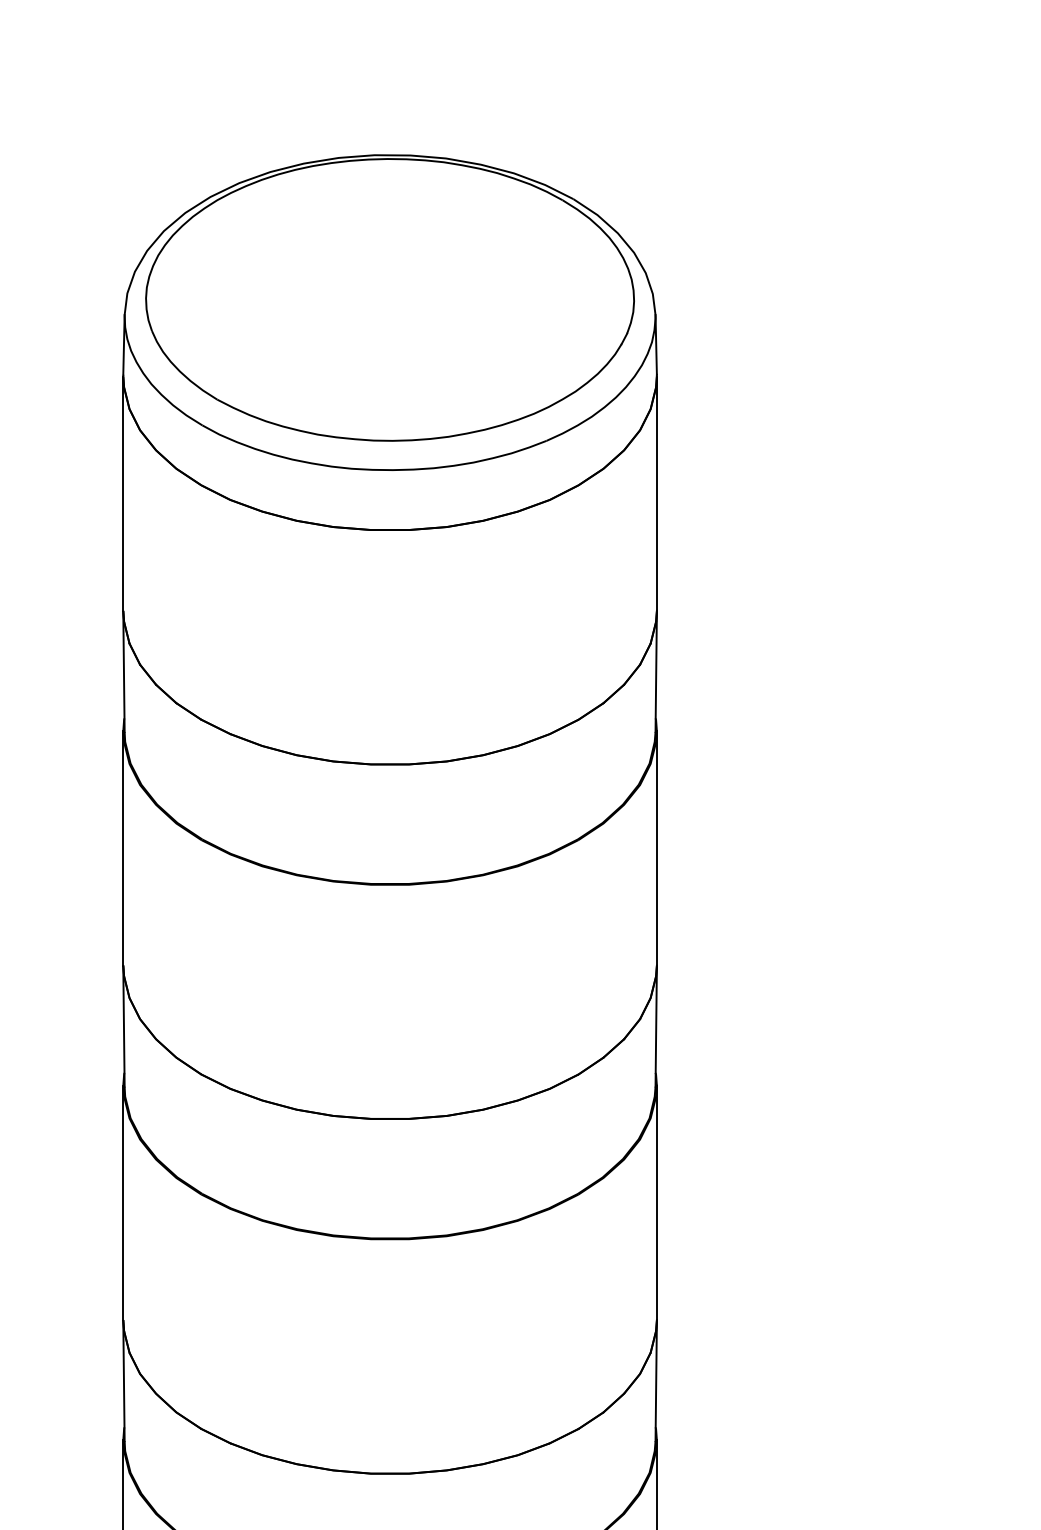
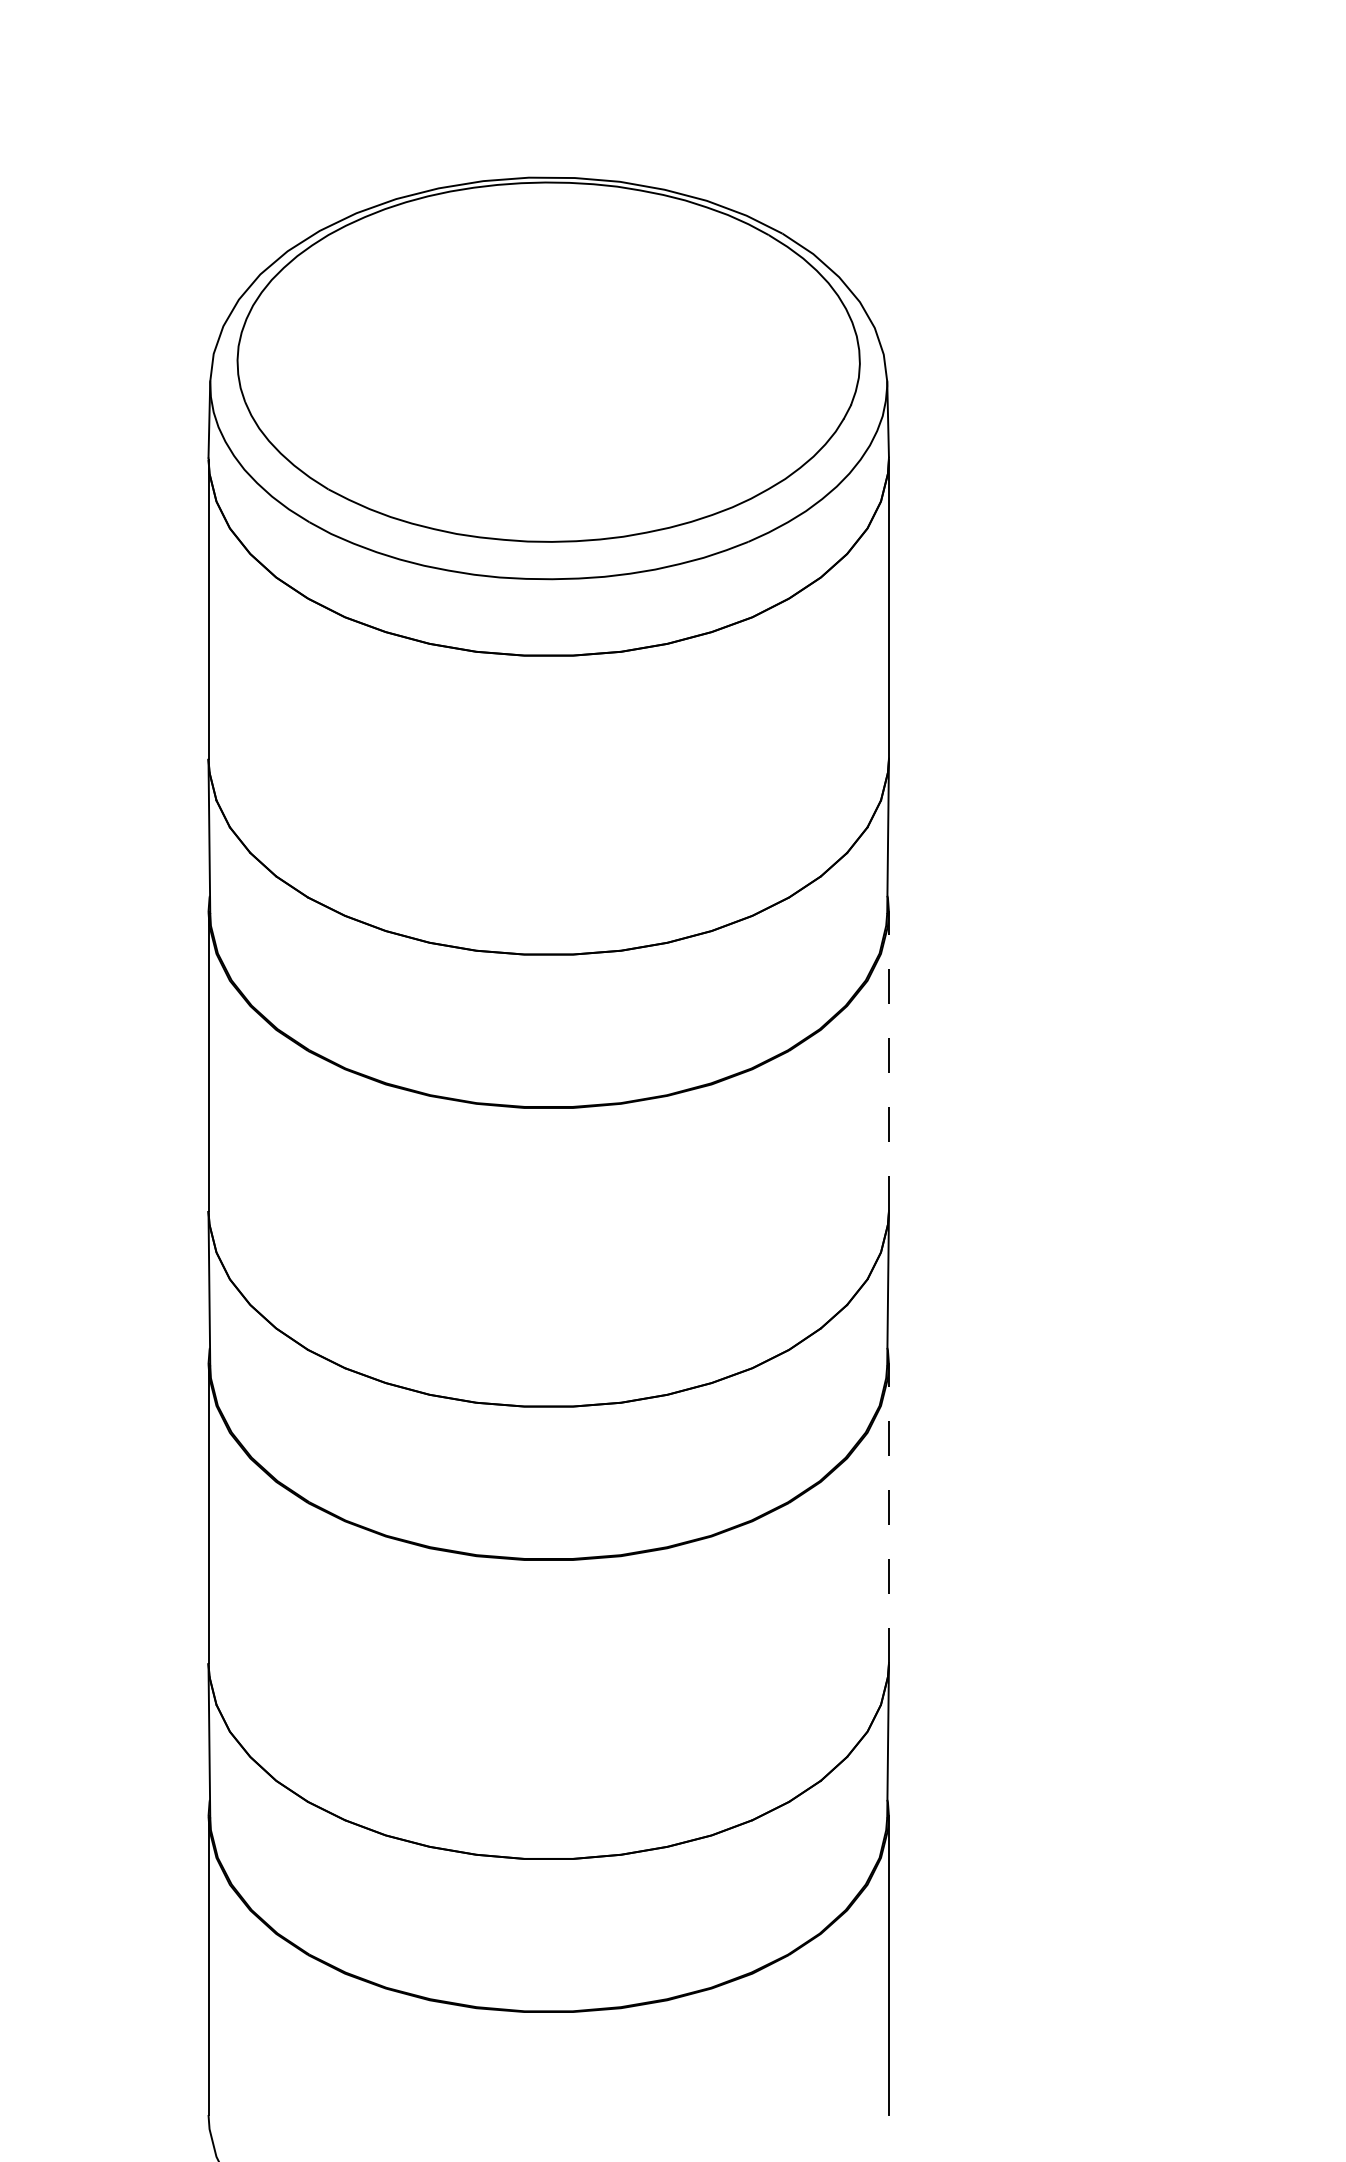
line: (656, 848) -> (888, 1061), solid -> dashed
line: (656, 1202) -> (888, 1513), solid -> dashed

